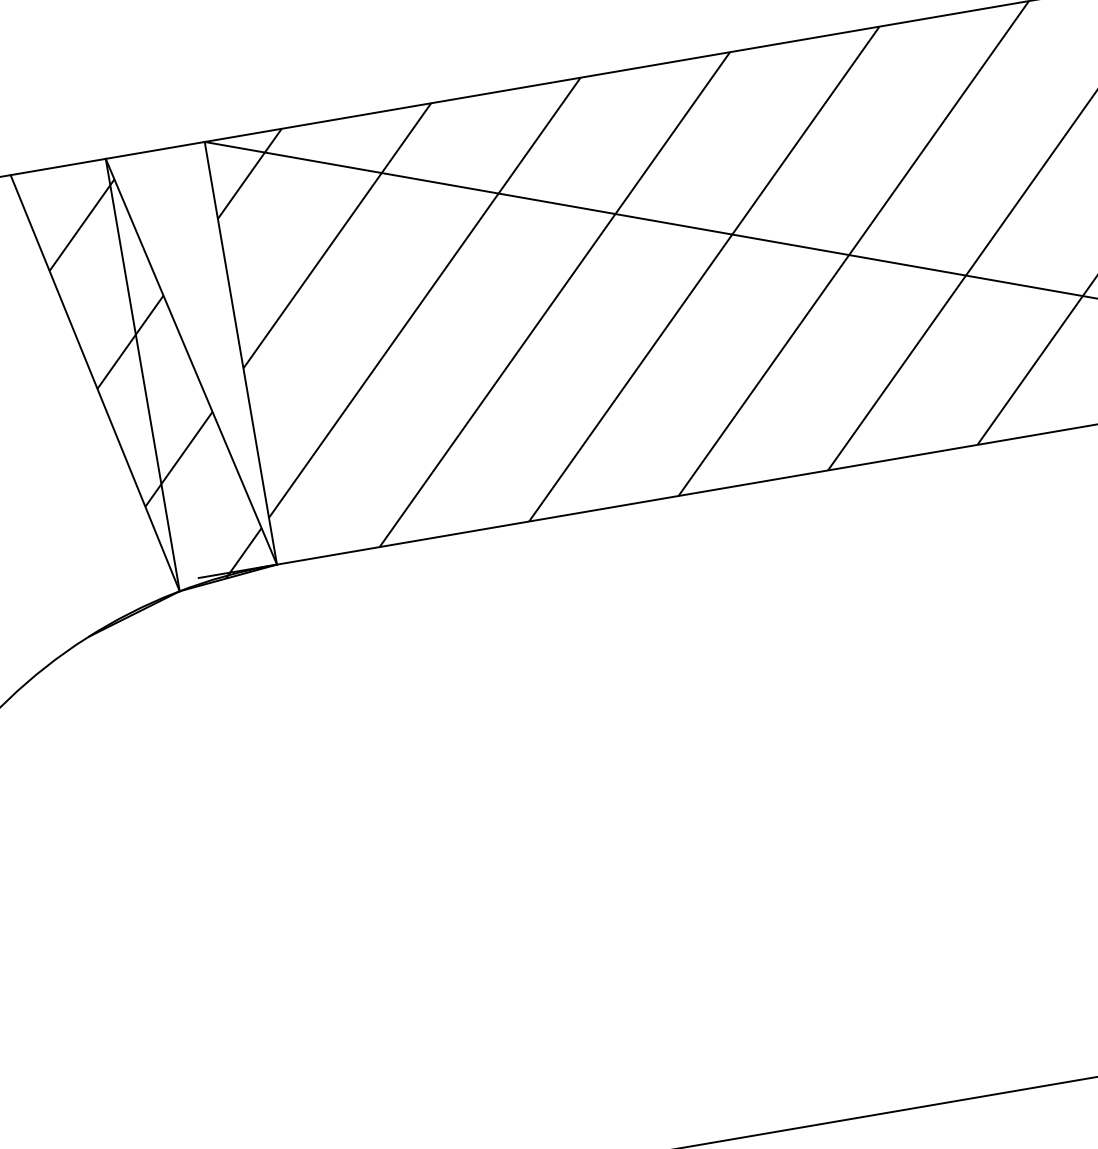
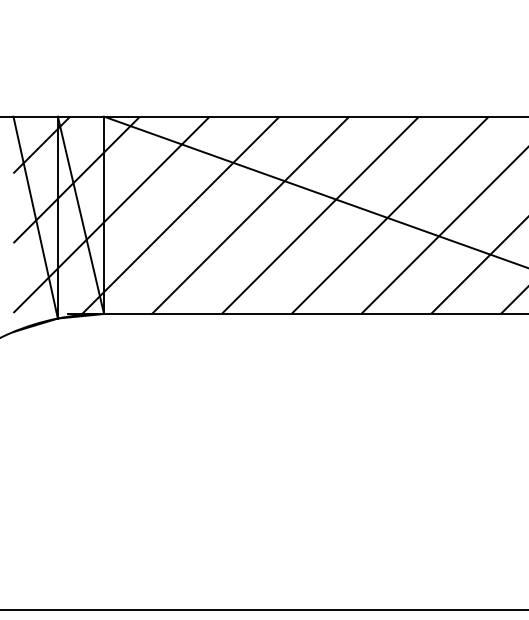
hatch: (191, 342) -> (82, 206), added
hatch: (91, 427) -> (30, 237), added

